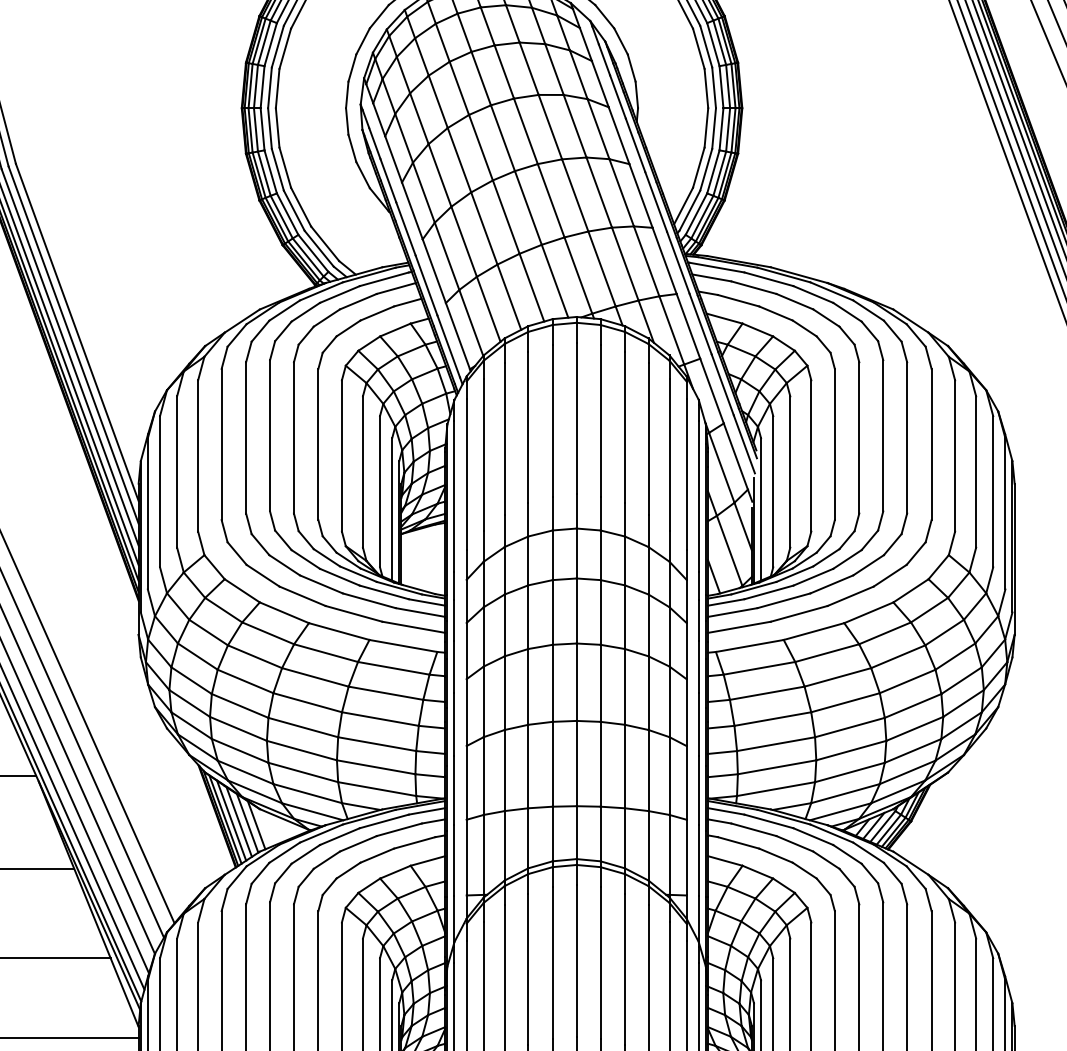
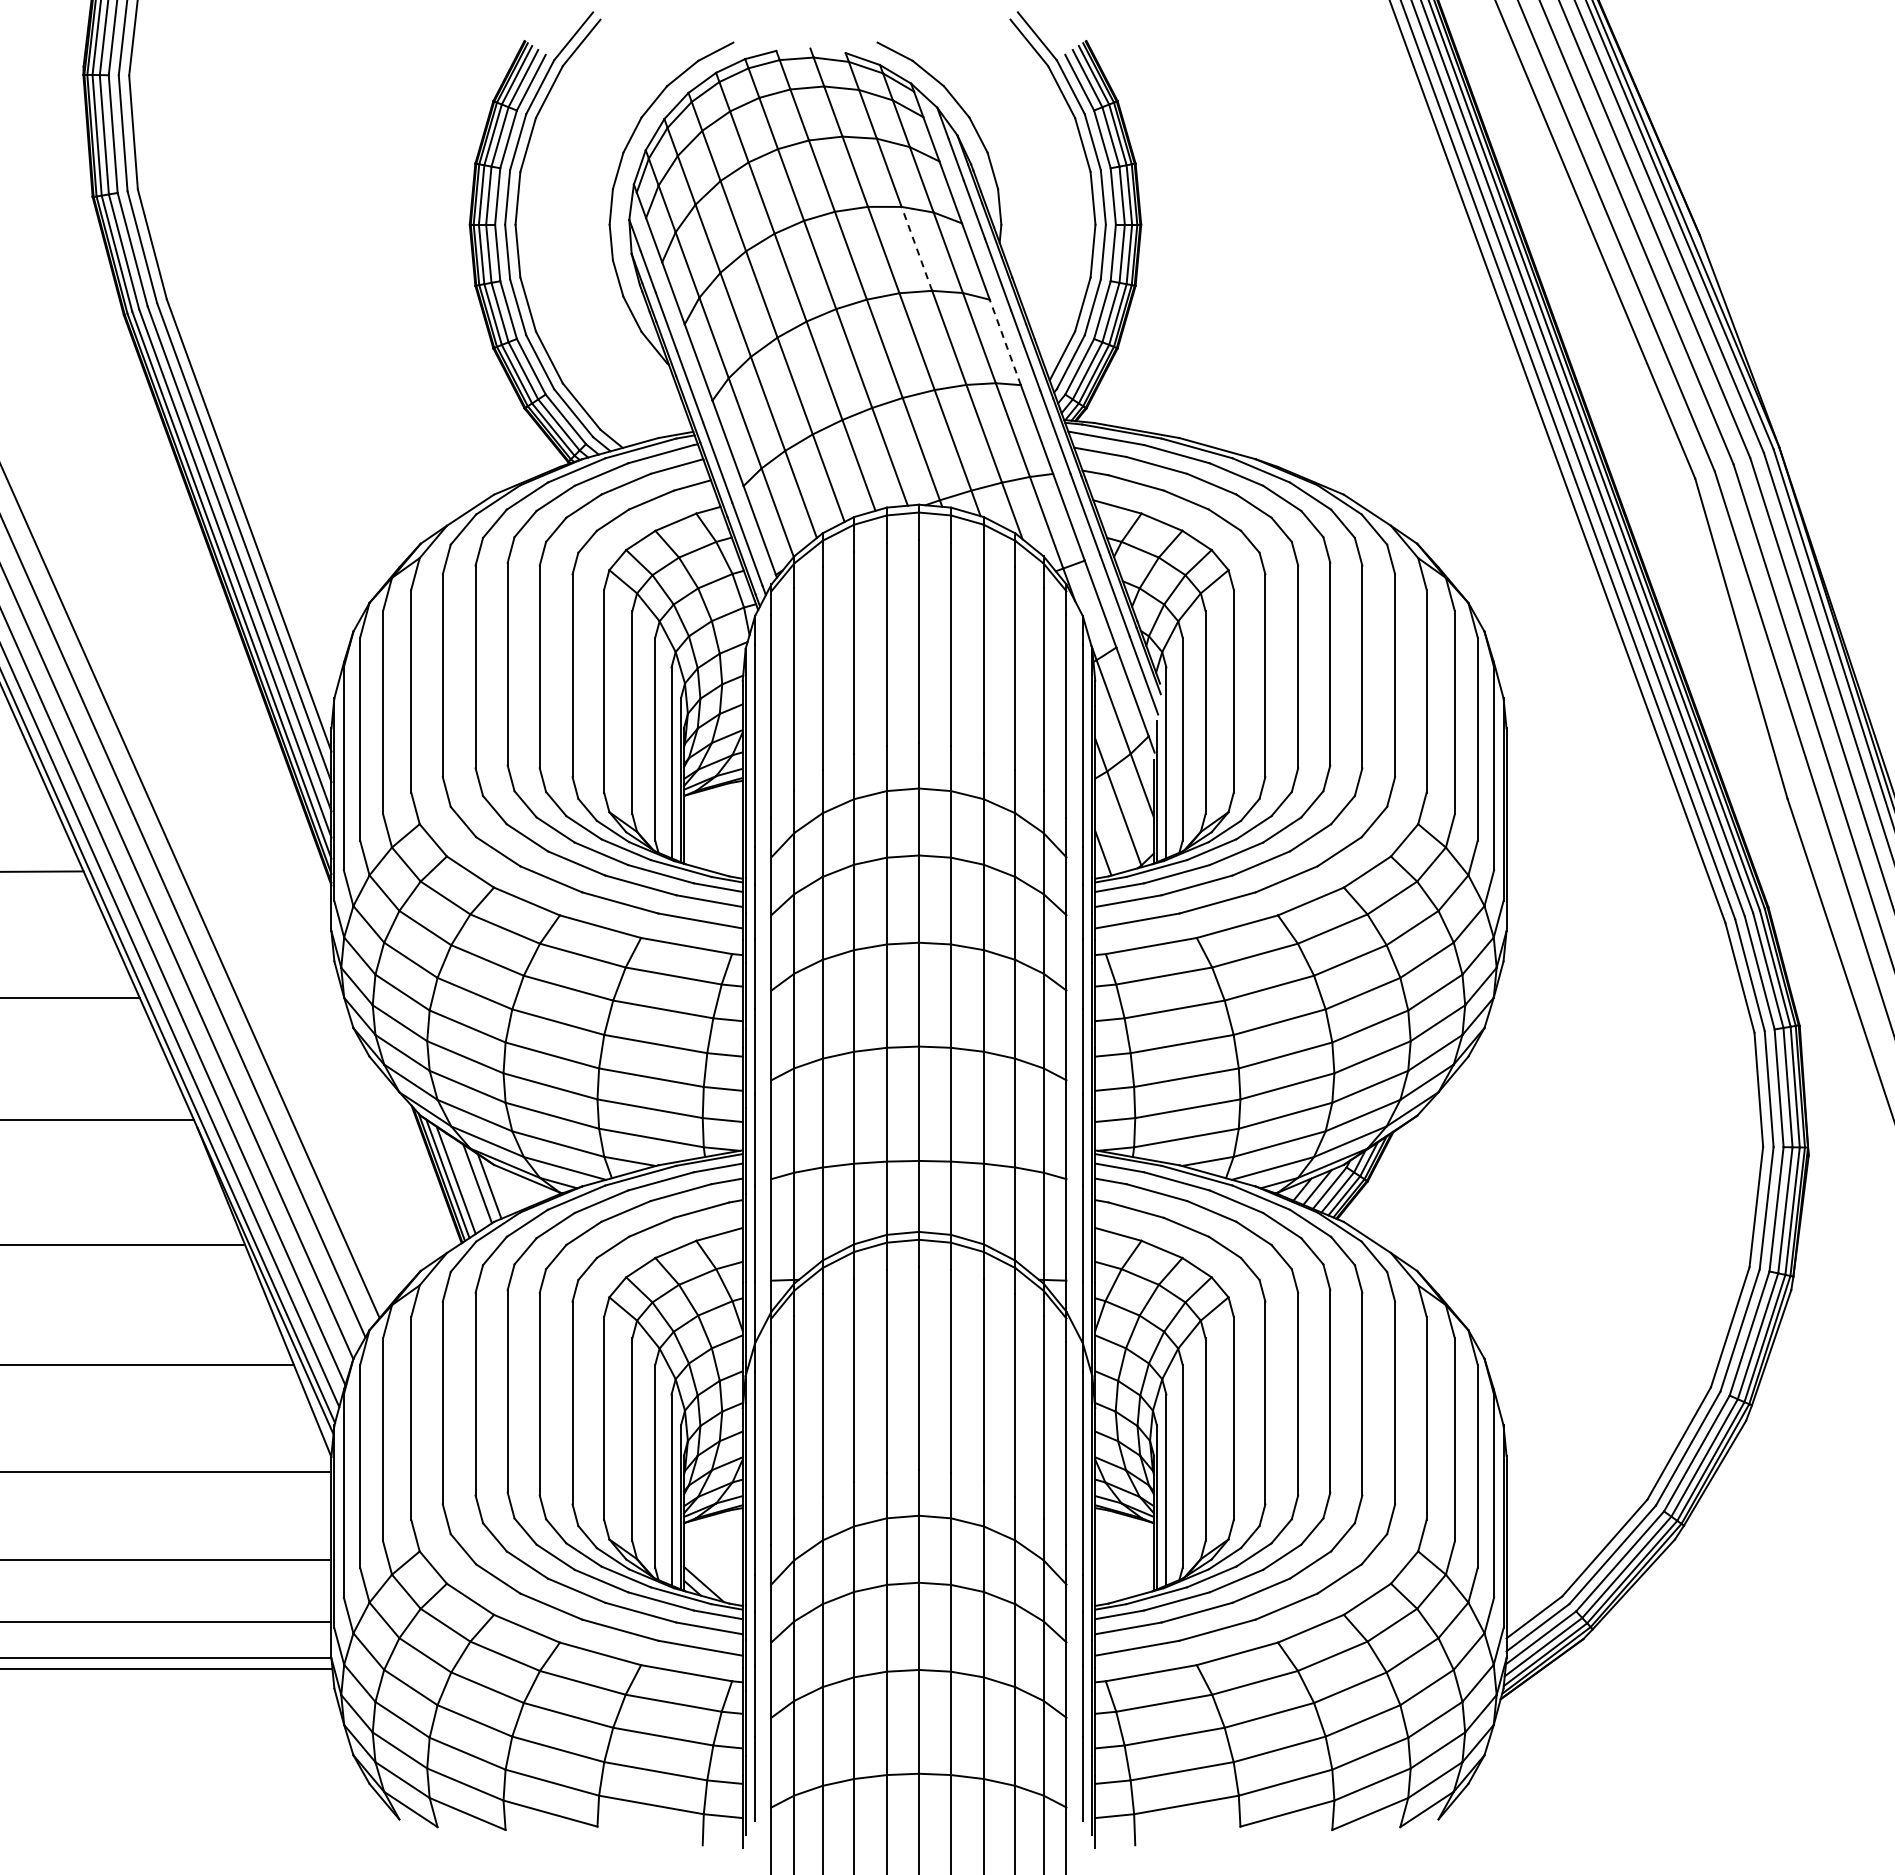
line: (574, 125) -> (916, 248), solid -> dashed
line: (641, 195) -> (1005, 341), solid -> dashed
line: (239, 821) -> (466, 1181), removed

